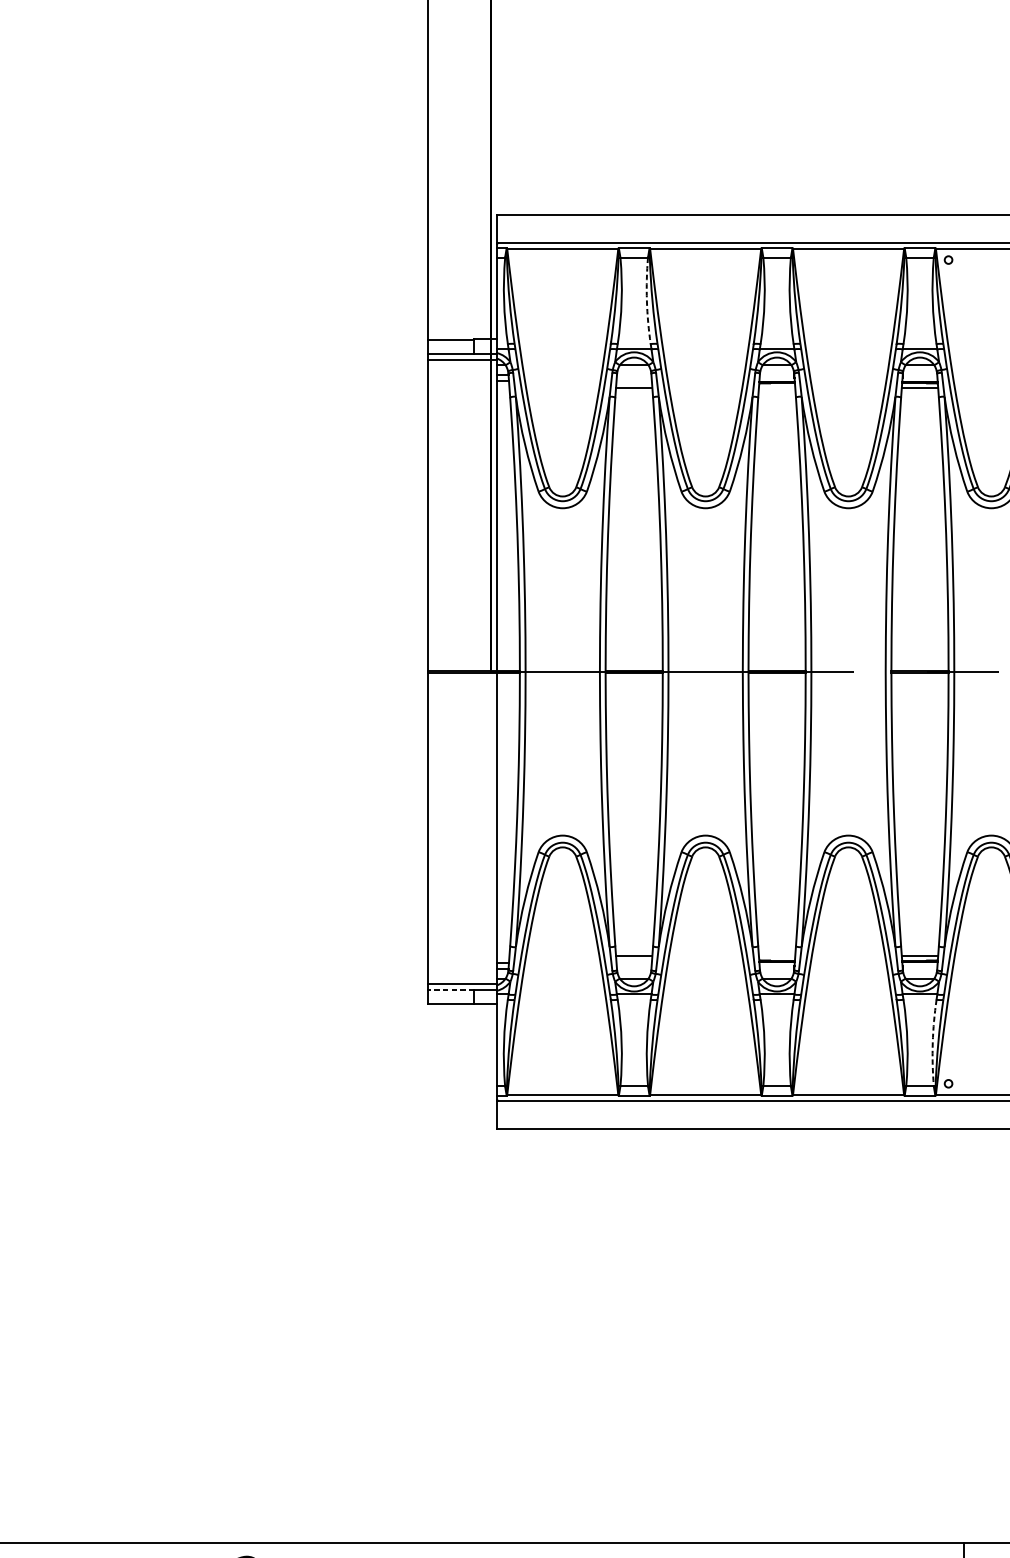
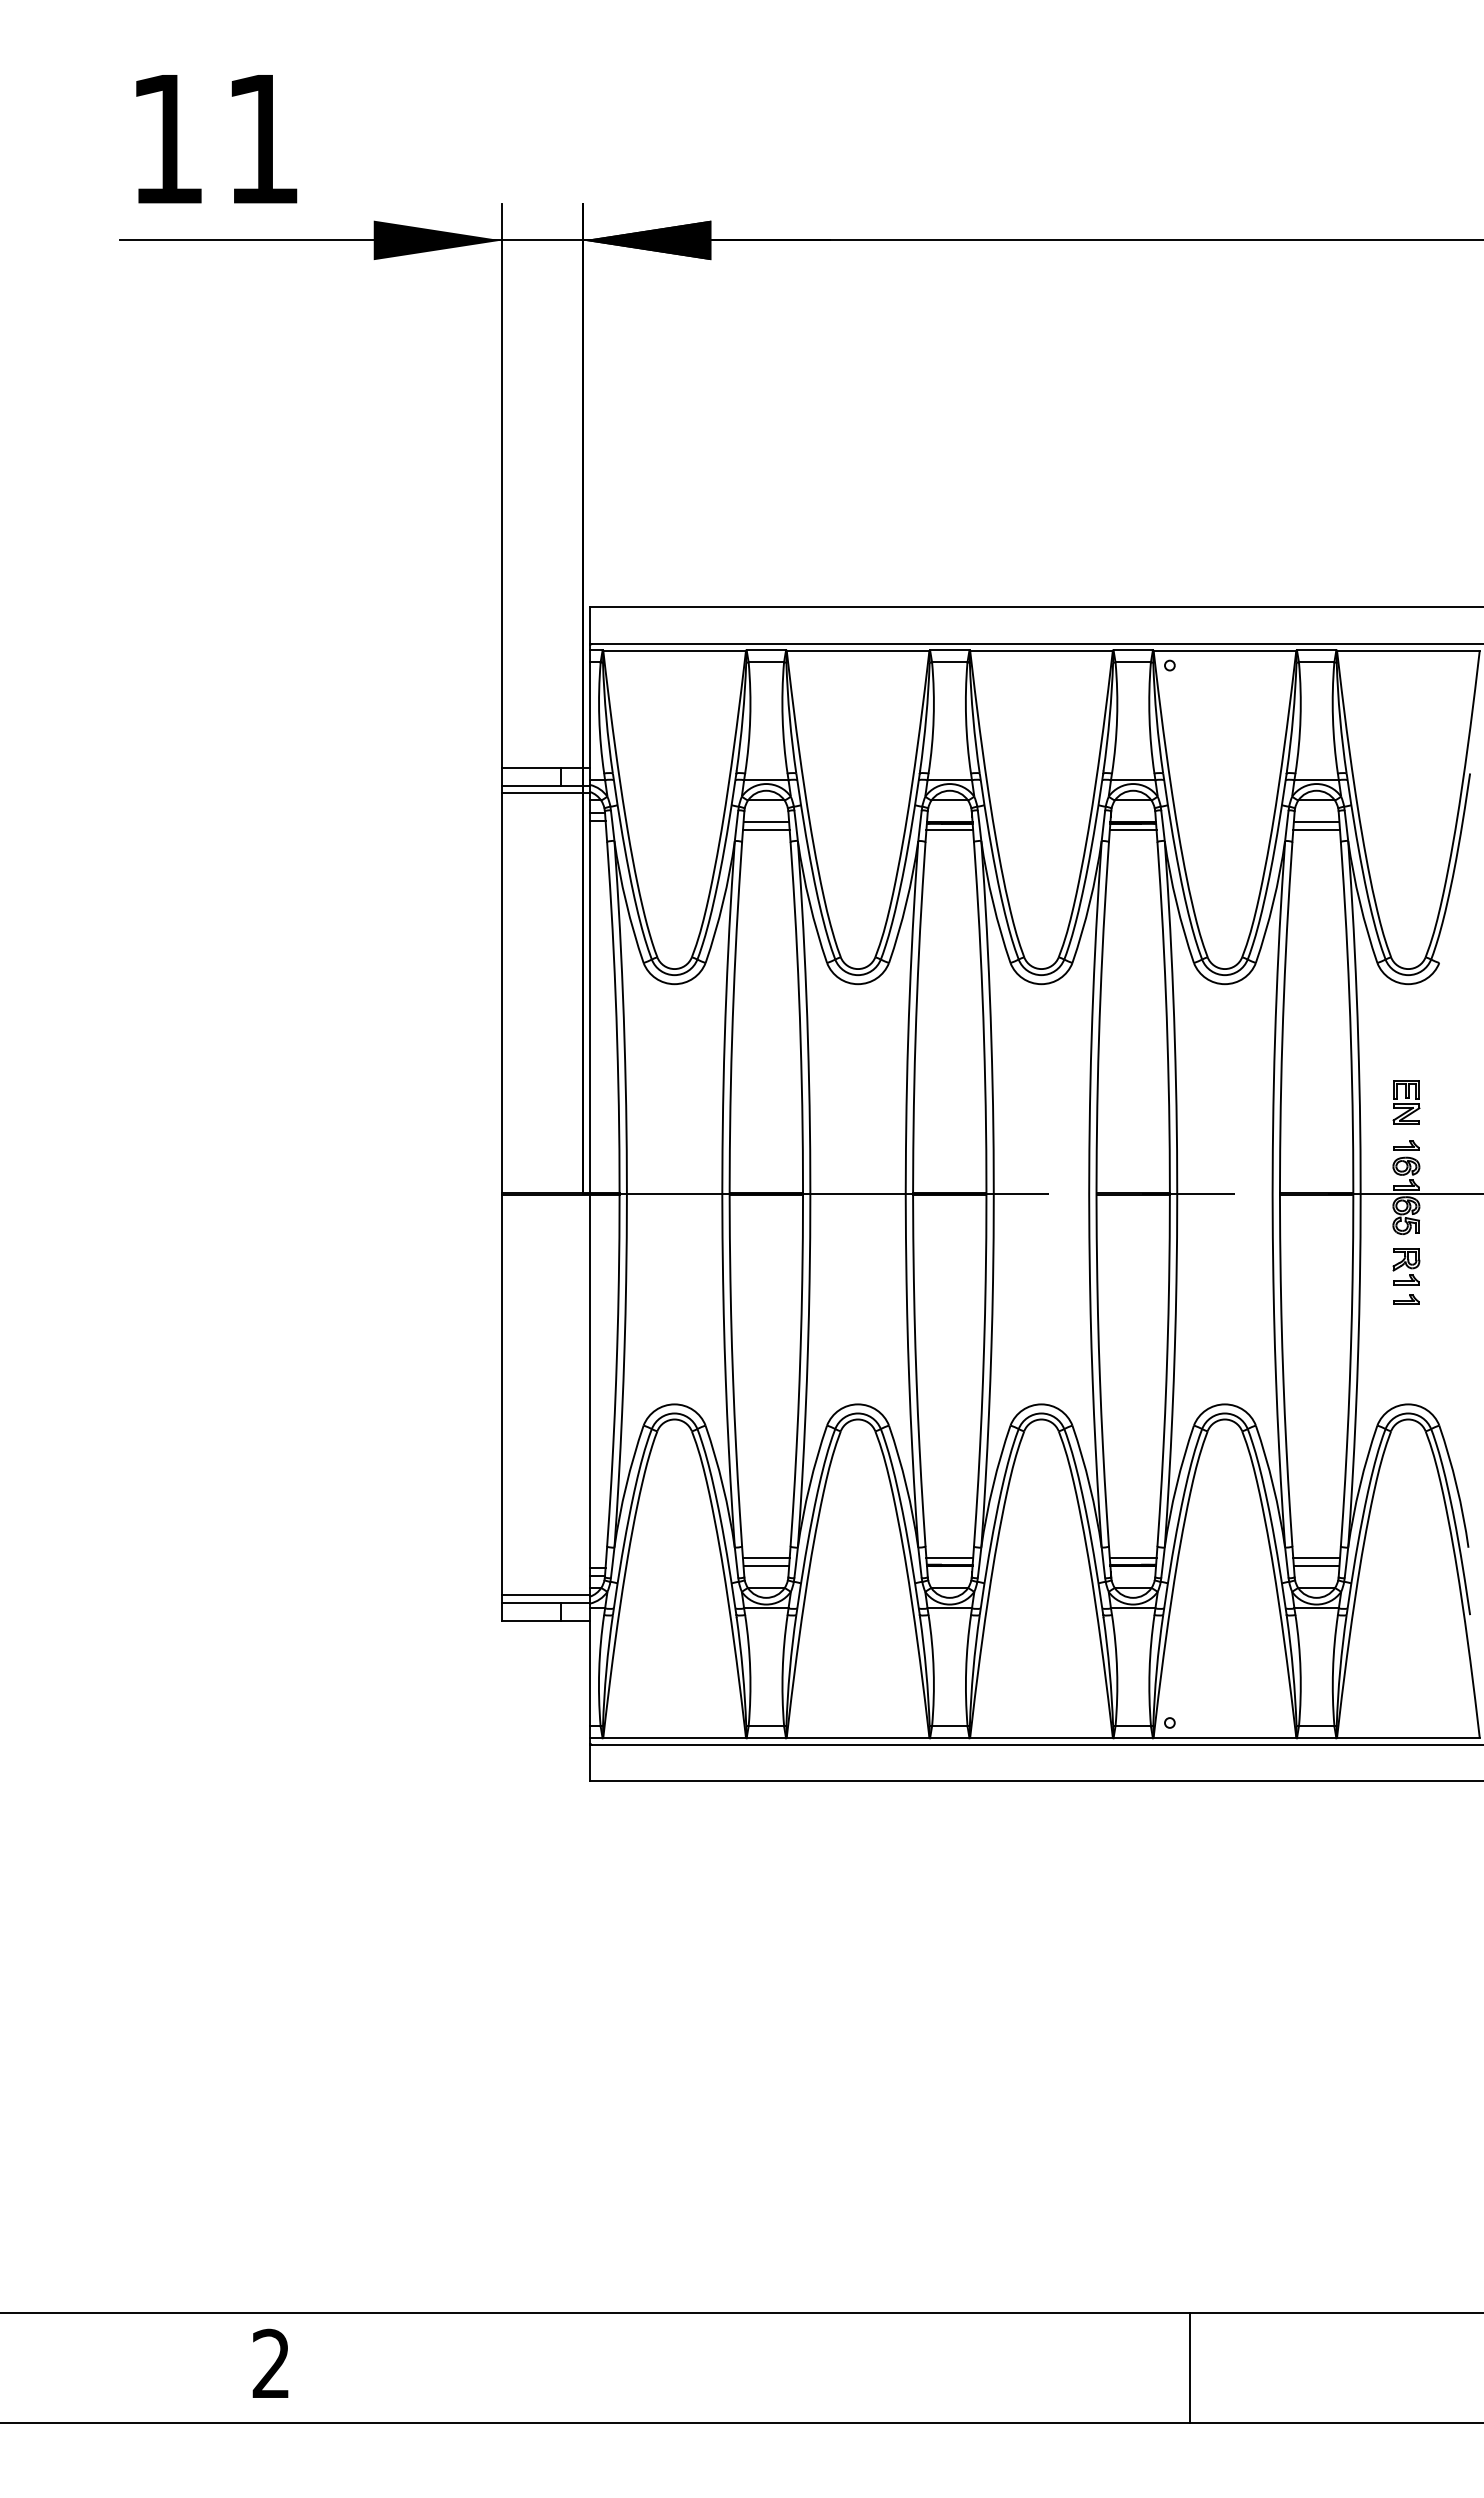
arc: (646, 301) -> (782, 718), dashed -> solid
line: (634, 382) -> (766, 822), added
line: (776, 388) -> (949, 830), added
line: (776, 955) -> (949, 1558), added
line: (634, 961) -> (766, 1566), added
line: (451, 989) -> (531, 1602), dashed -> solid
arc: (932, 1042) -> (1149, 1670), dashed -> solid

